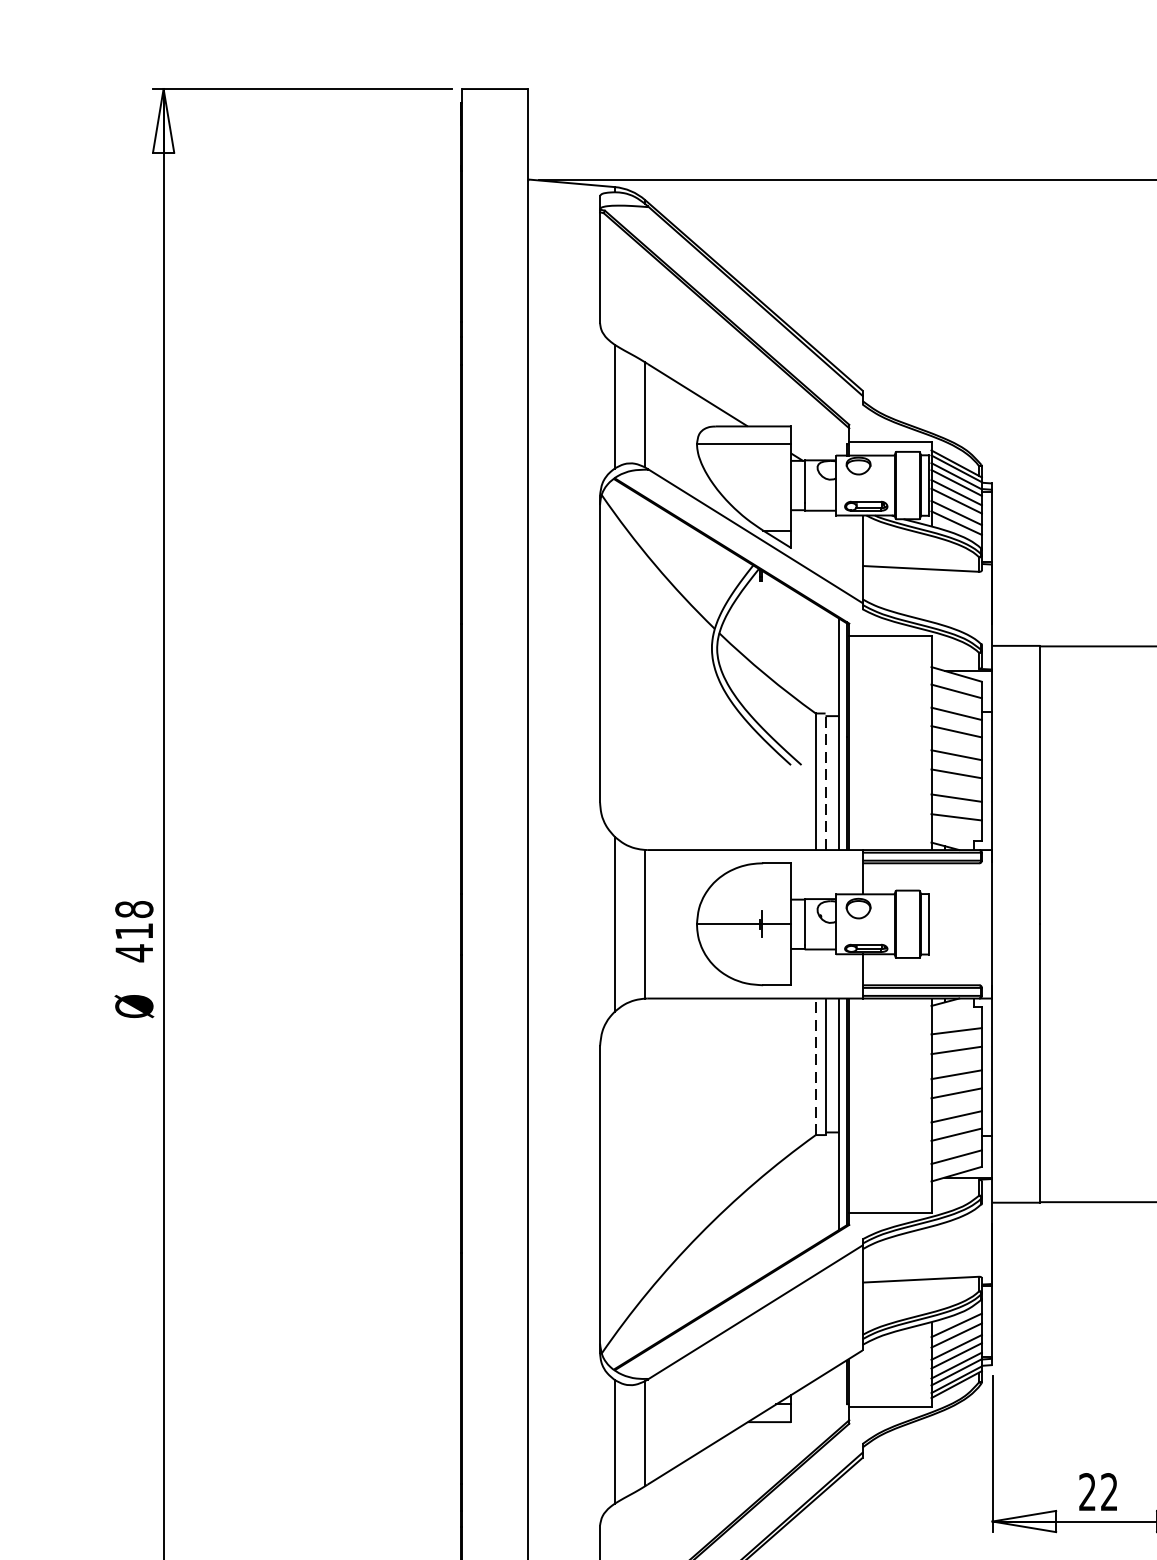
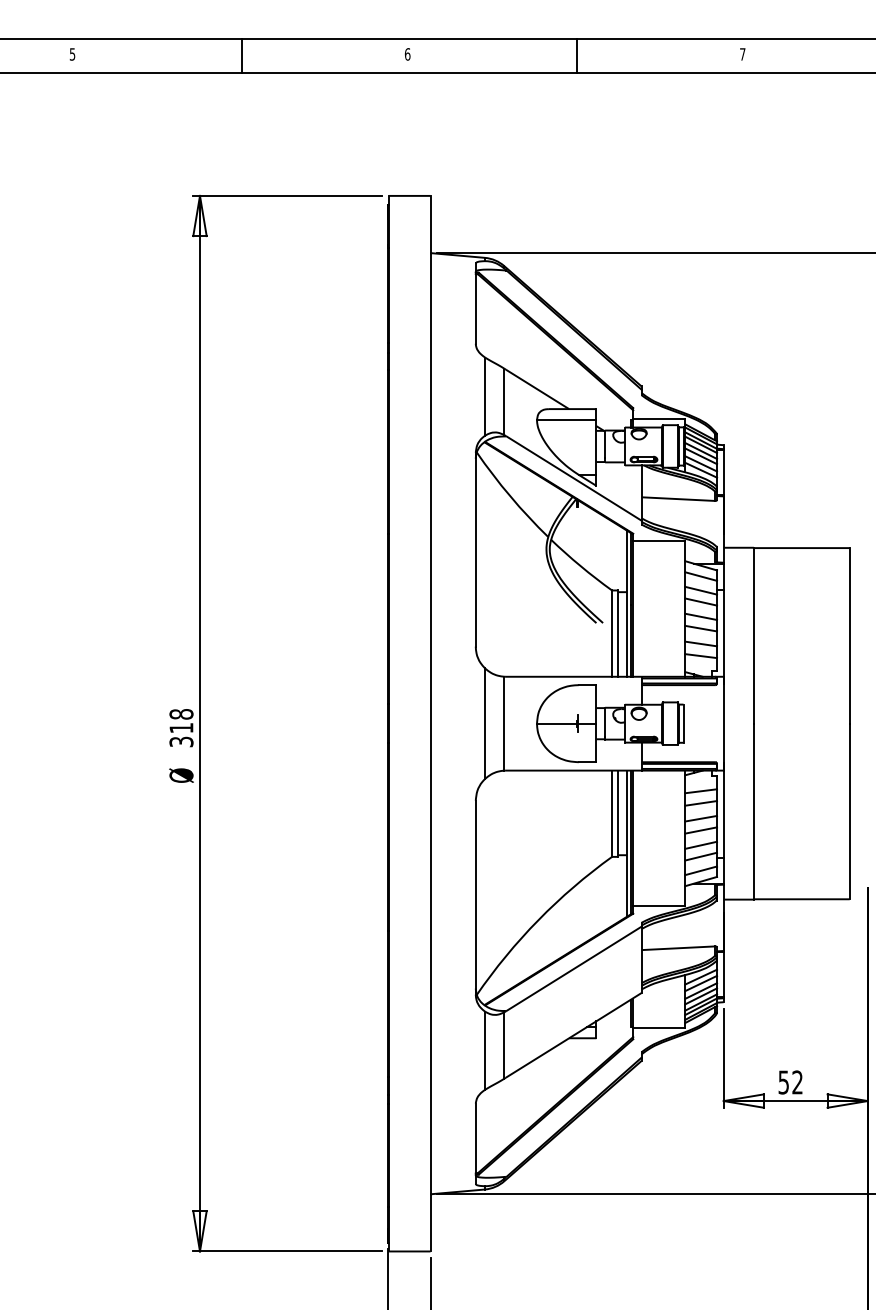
line: (825, 781) -> (618, 633), dashed -> solid
text: (134, 952) -> (181, 741), 418 -> 318
line: (816, 1066) -> (612, 813), dashed -> solid
text: (1087, 1492) -> (783, 1082), 22 -> 52

